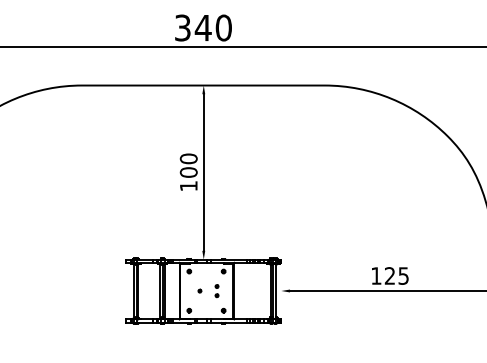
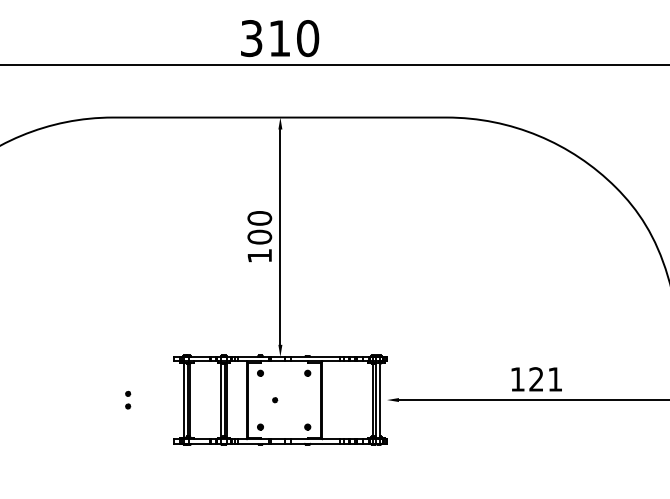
text: (202, 27) -> (278, 37), 340 -> 310
text: (403, 275) -> (554, 378), 125 -> 121
part: (216, 291) -> (127, 400), moved

